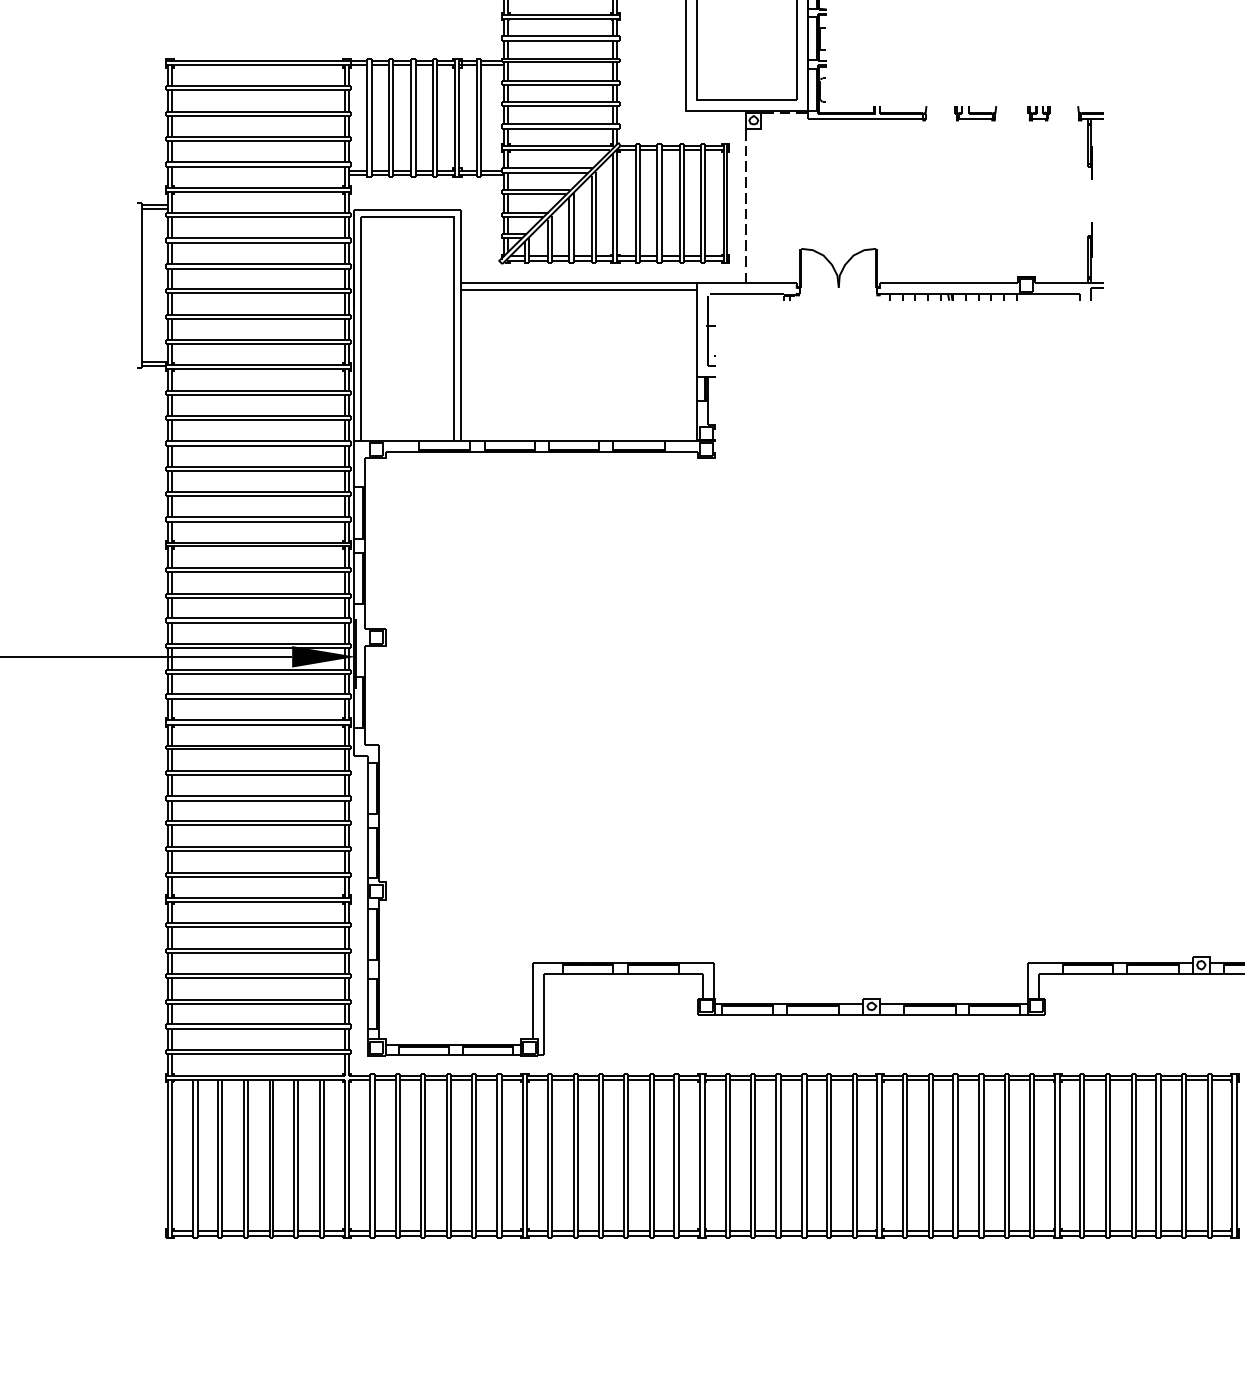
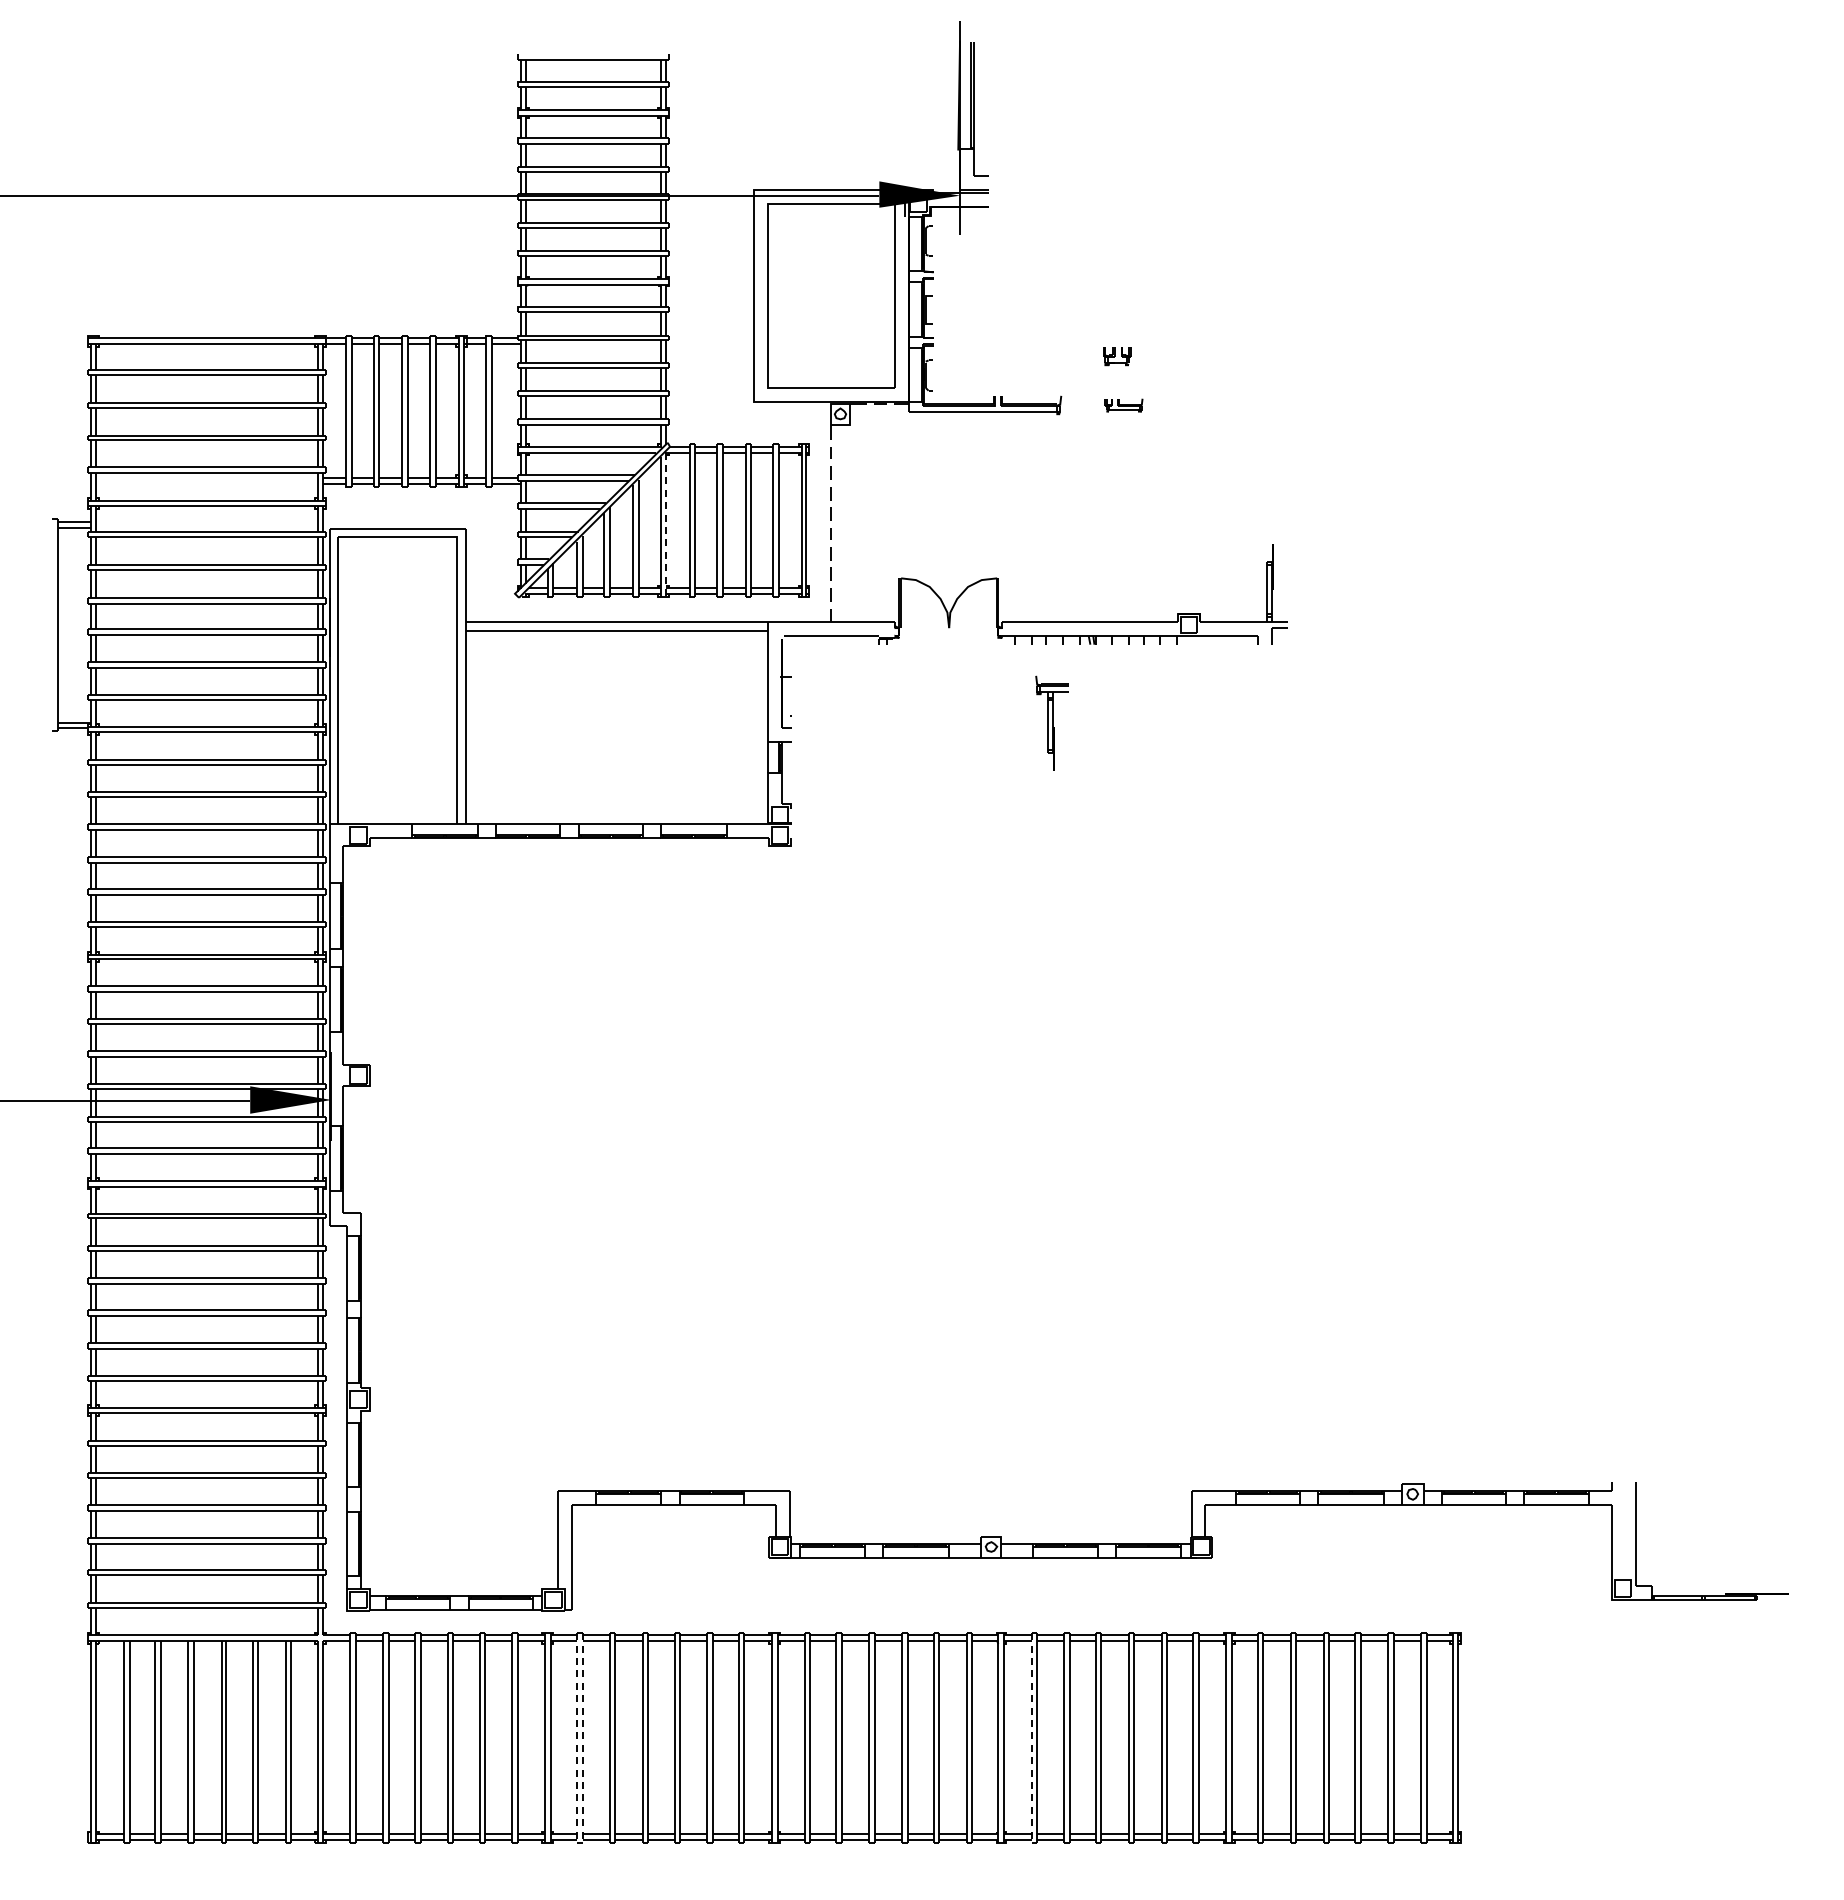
part: (975, 113) -> (1123, 405), size x0.7
part: (1039, 113) -> (1117, 356), moved
part: (1090, 142) -> (1051, 722), moved
line: (617, 207) -> (666, 525), solid -> dashed
line: (547, 1156) -> (576, 1738), solid -> dashed
line: (552, 1156) -> (582, 1738), solid -> dashed
line: (903, 1156) -> (1031, 1738), solid -> dashed

